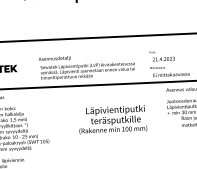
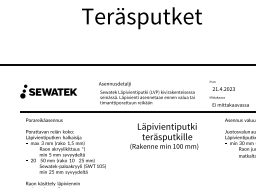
text: (113, 119) -> (164, 136), moved

